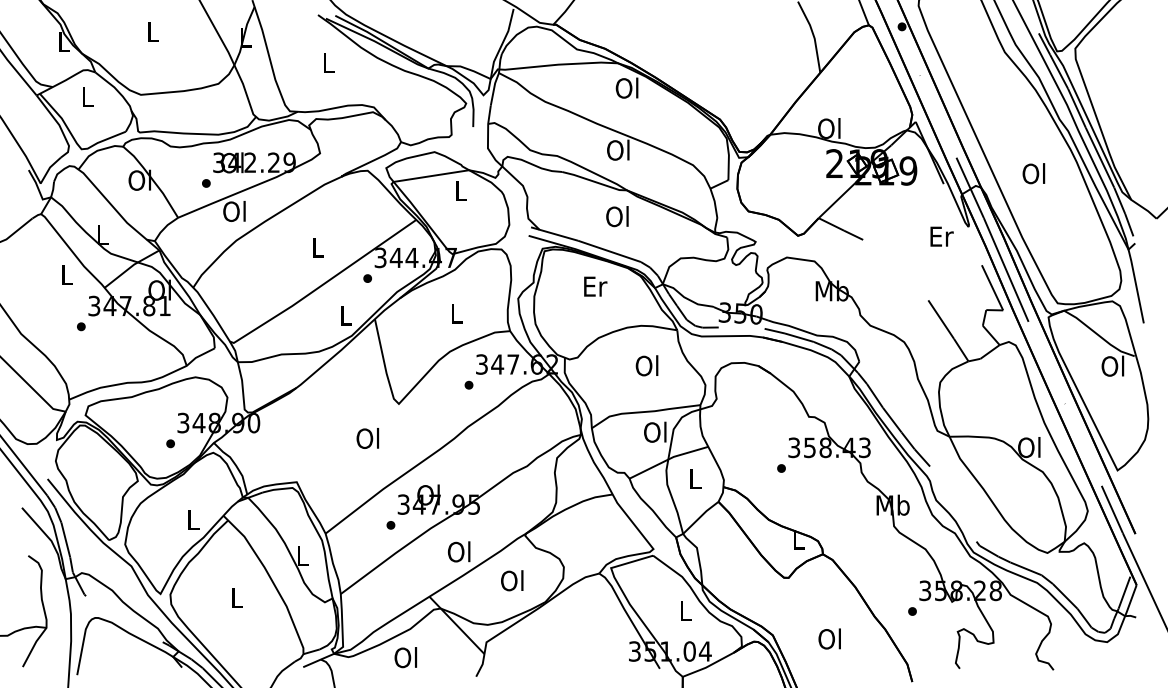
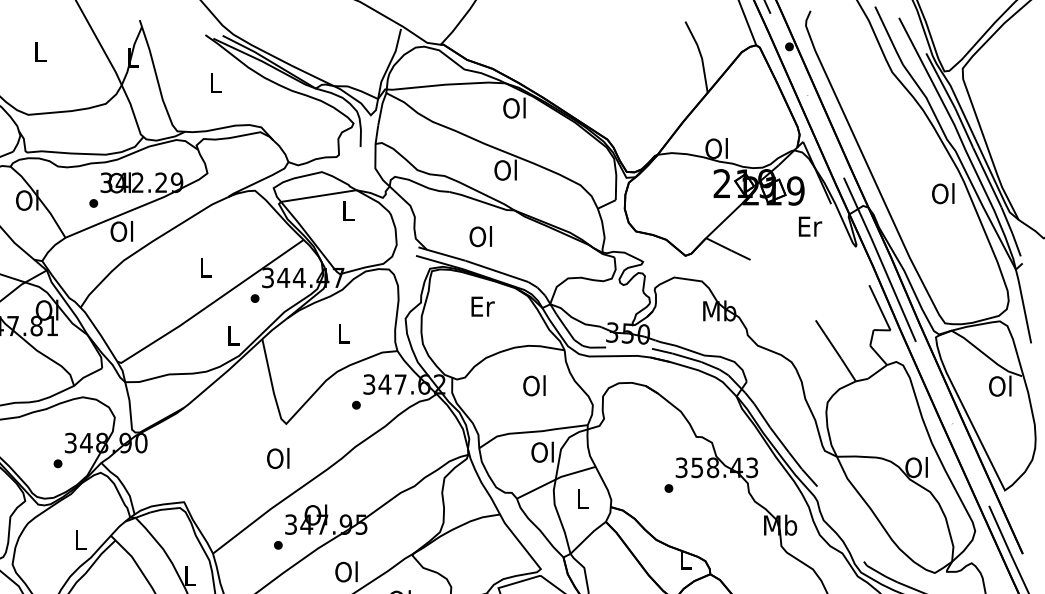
text: (1033, 173) -> (942, 193), moved
text: (617, 216) -> (480, 236), moved
text: (941, 236) -> (809, 226), moved
text: (367, 438) -> (277, 458), moved

